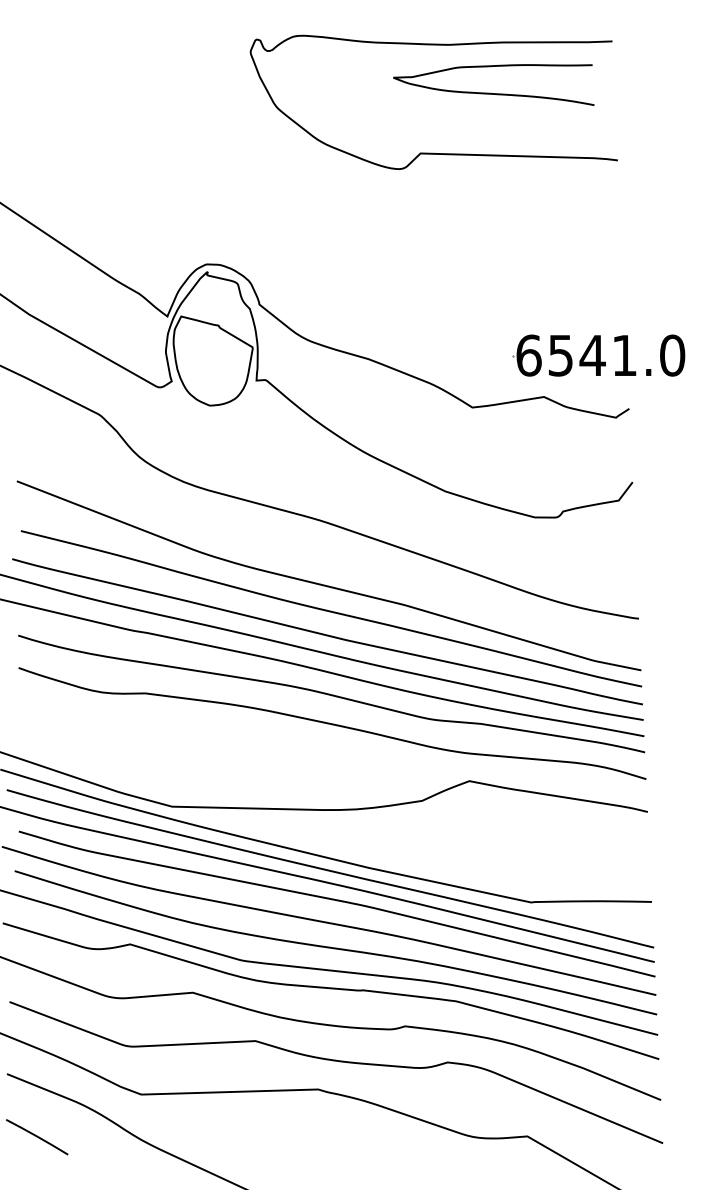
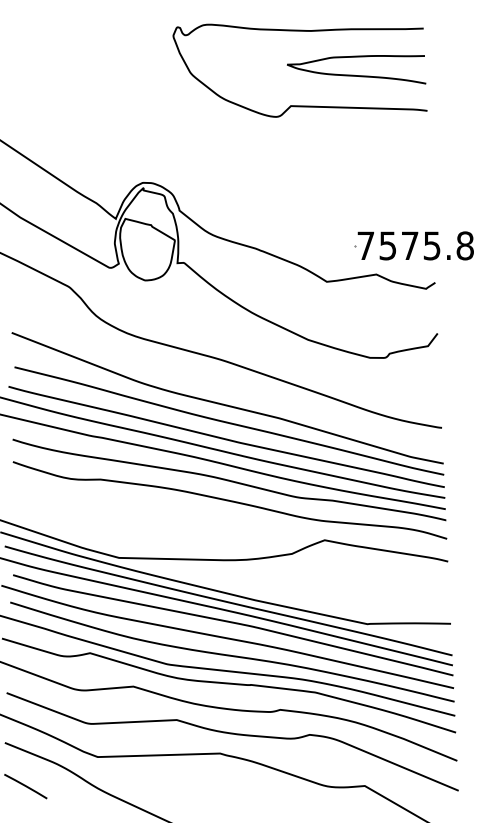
curve: (490, 91) -> (354, 74), moved
text: (600, 355) -> (415, 245), 6541.0 -> 7575.8

